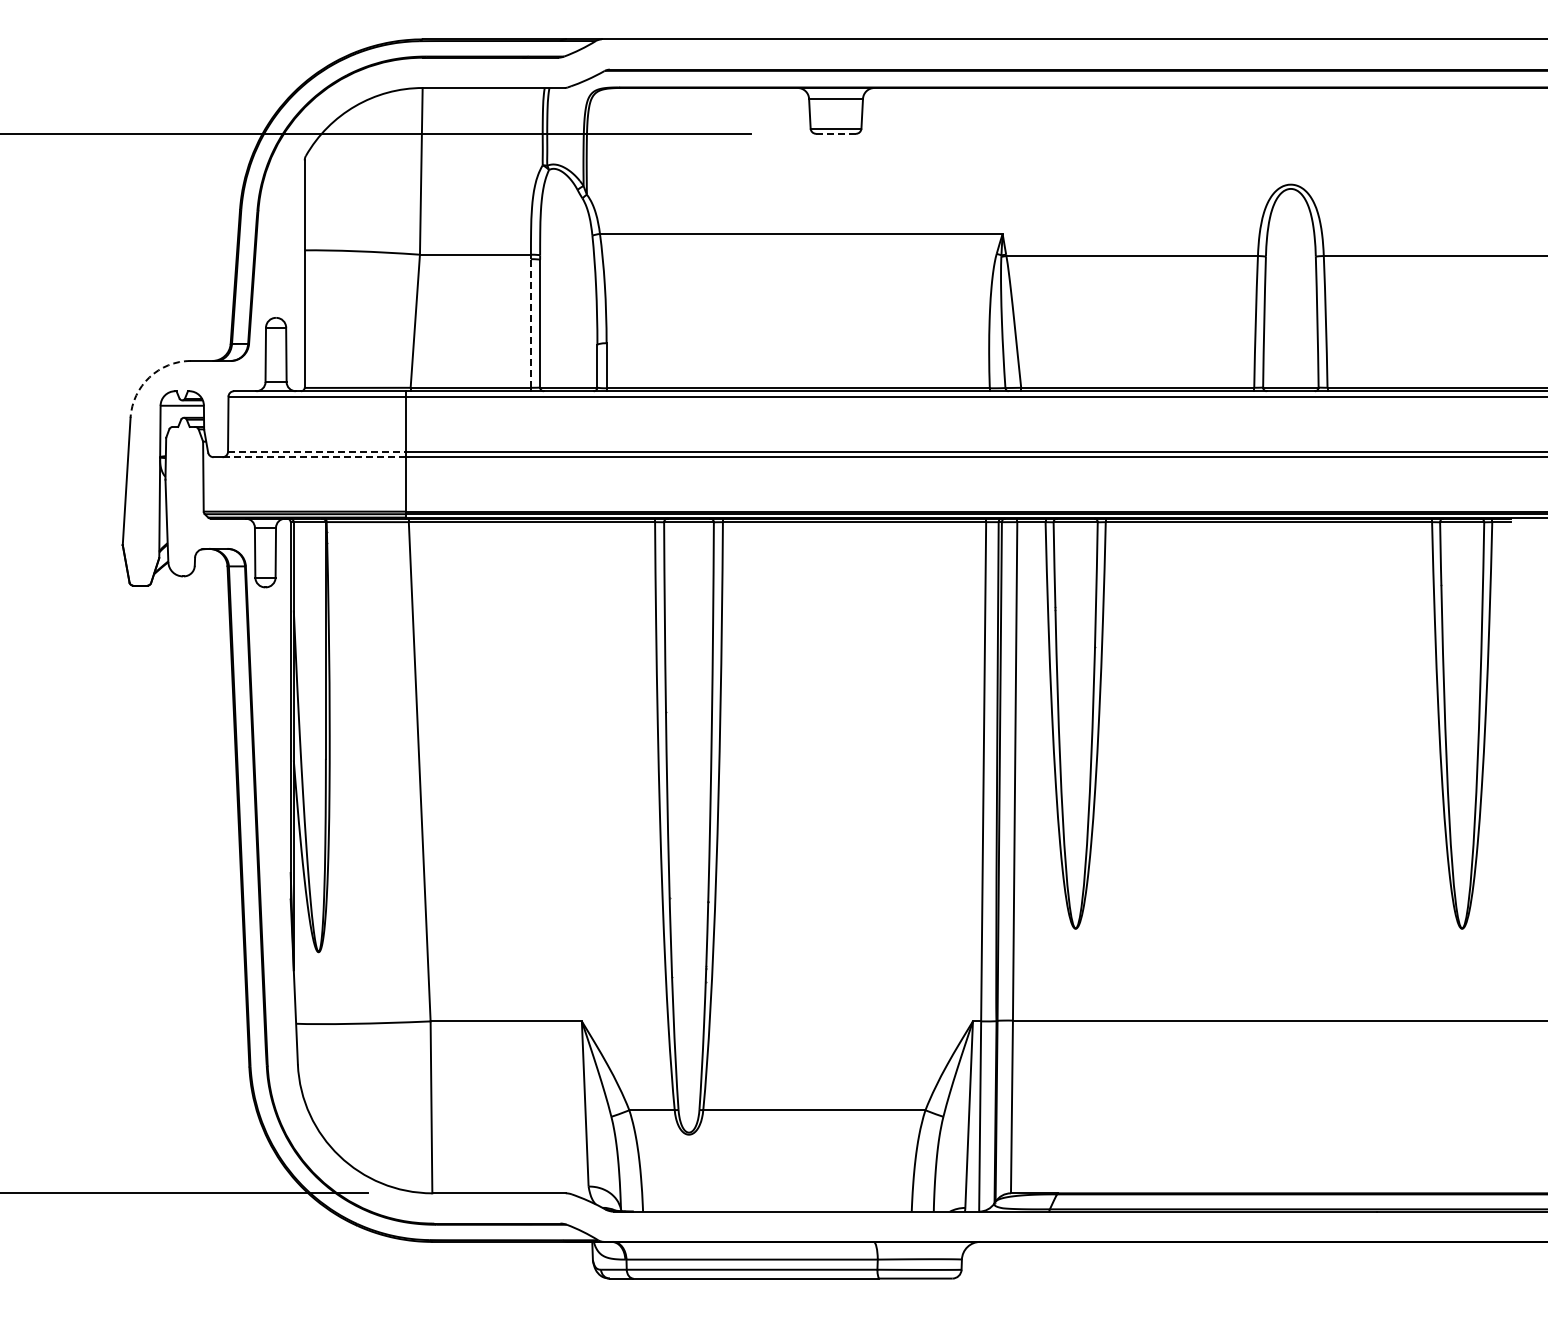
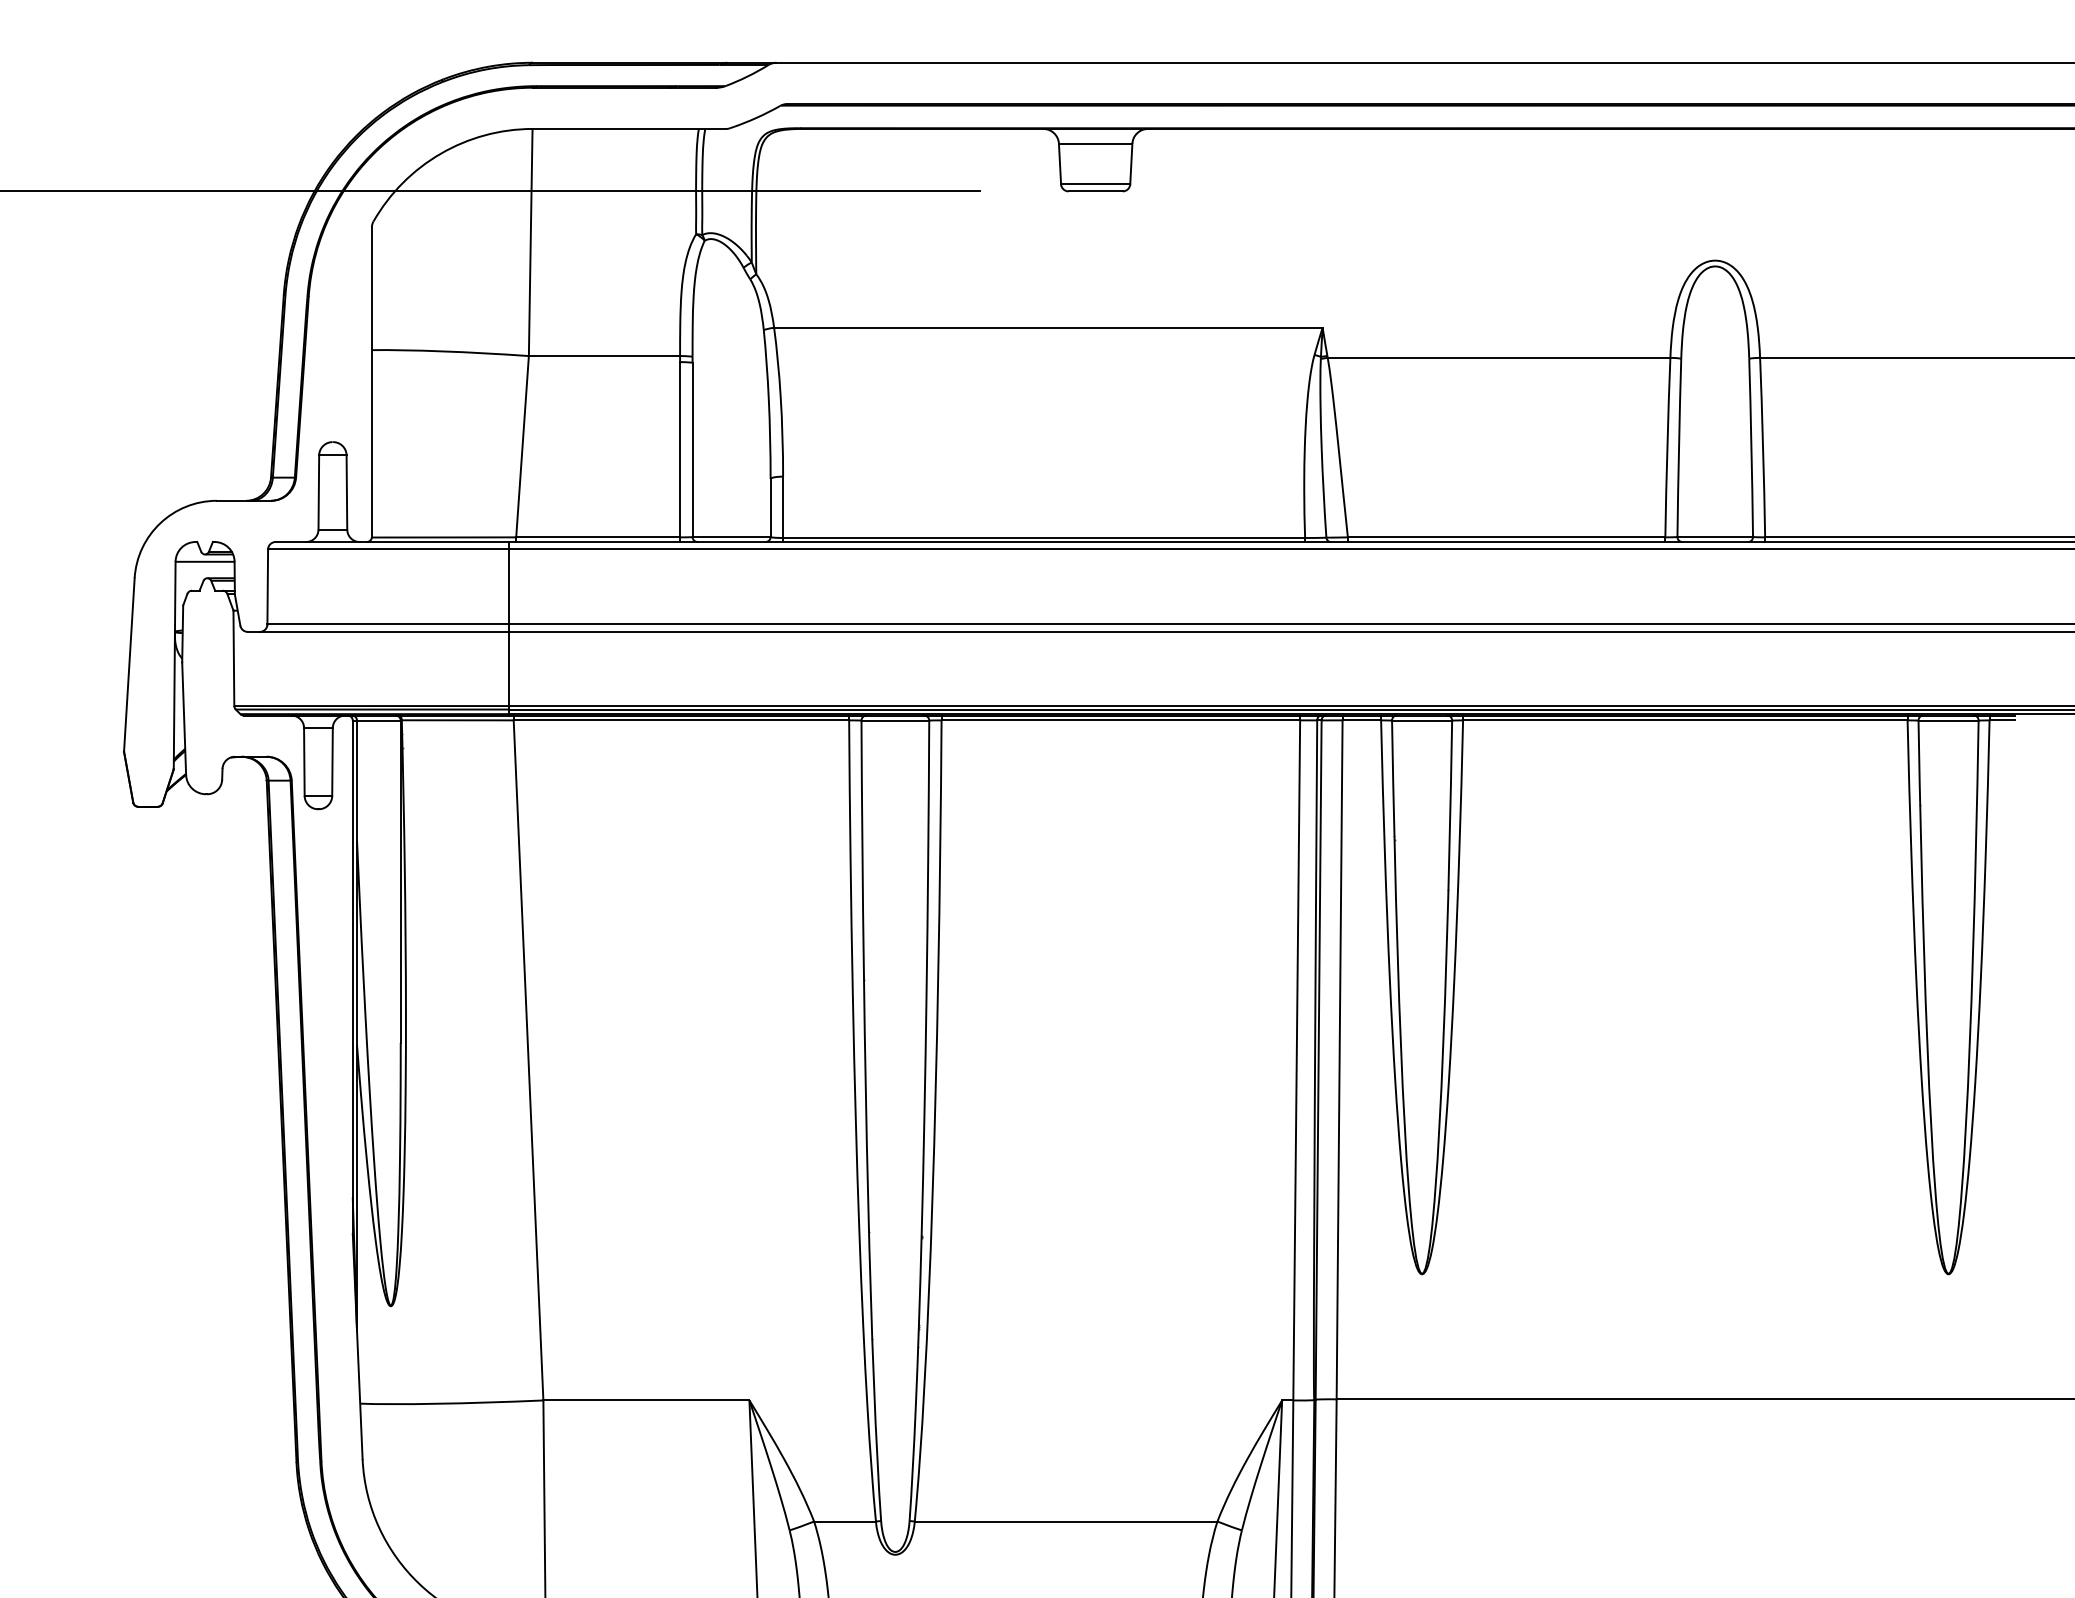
line: (836, 133) -> (1096, 190), dashed -> solid
line: (530, 322) -> (679, 448), dashed -> solid
arc: (149, 377) -> (160, 523), dashed -> solid
line: (316, 451) -> (387, 624), dashed -> solid
line: (314, 457) -> (385, 632), dashed -> solid

